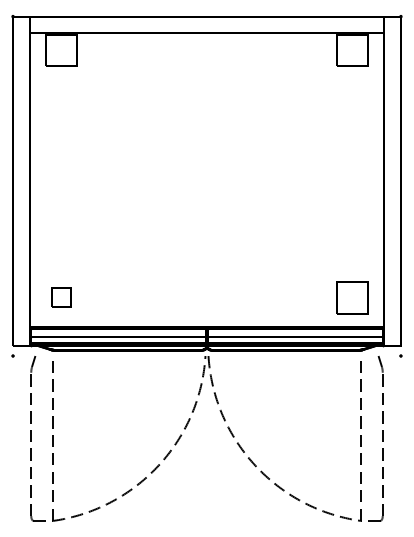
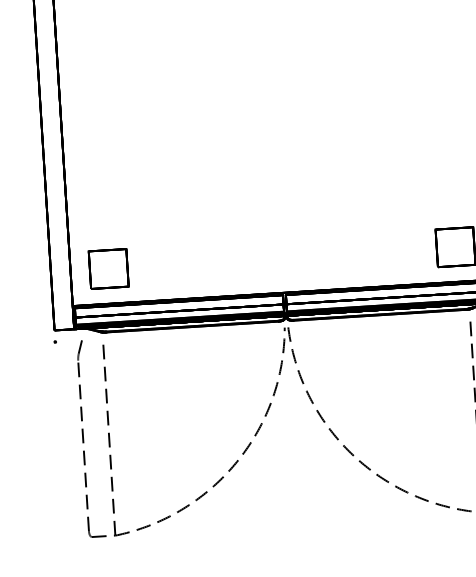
part: (61, 297) -> (108, 268), size x1.67

